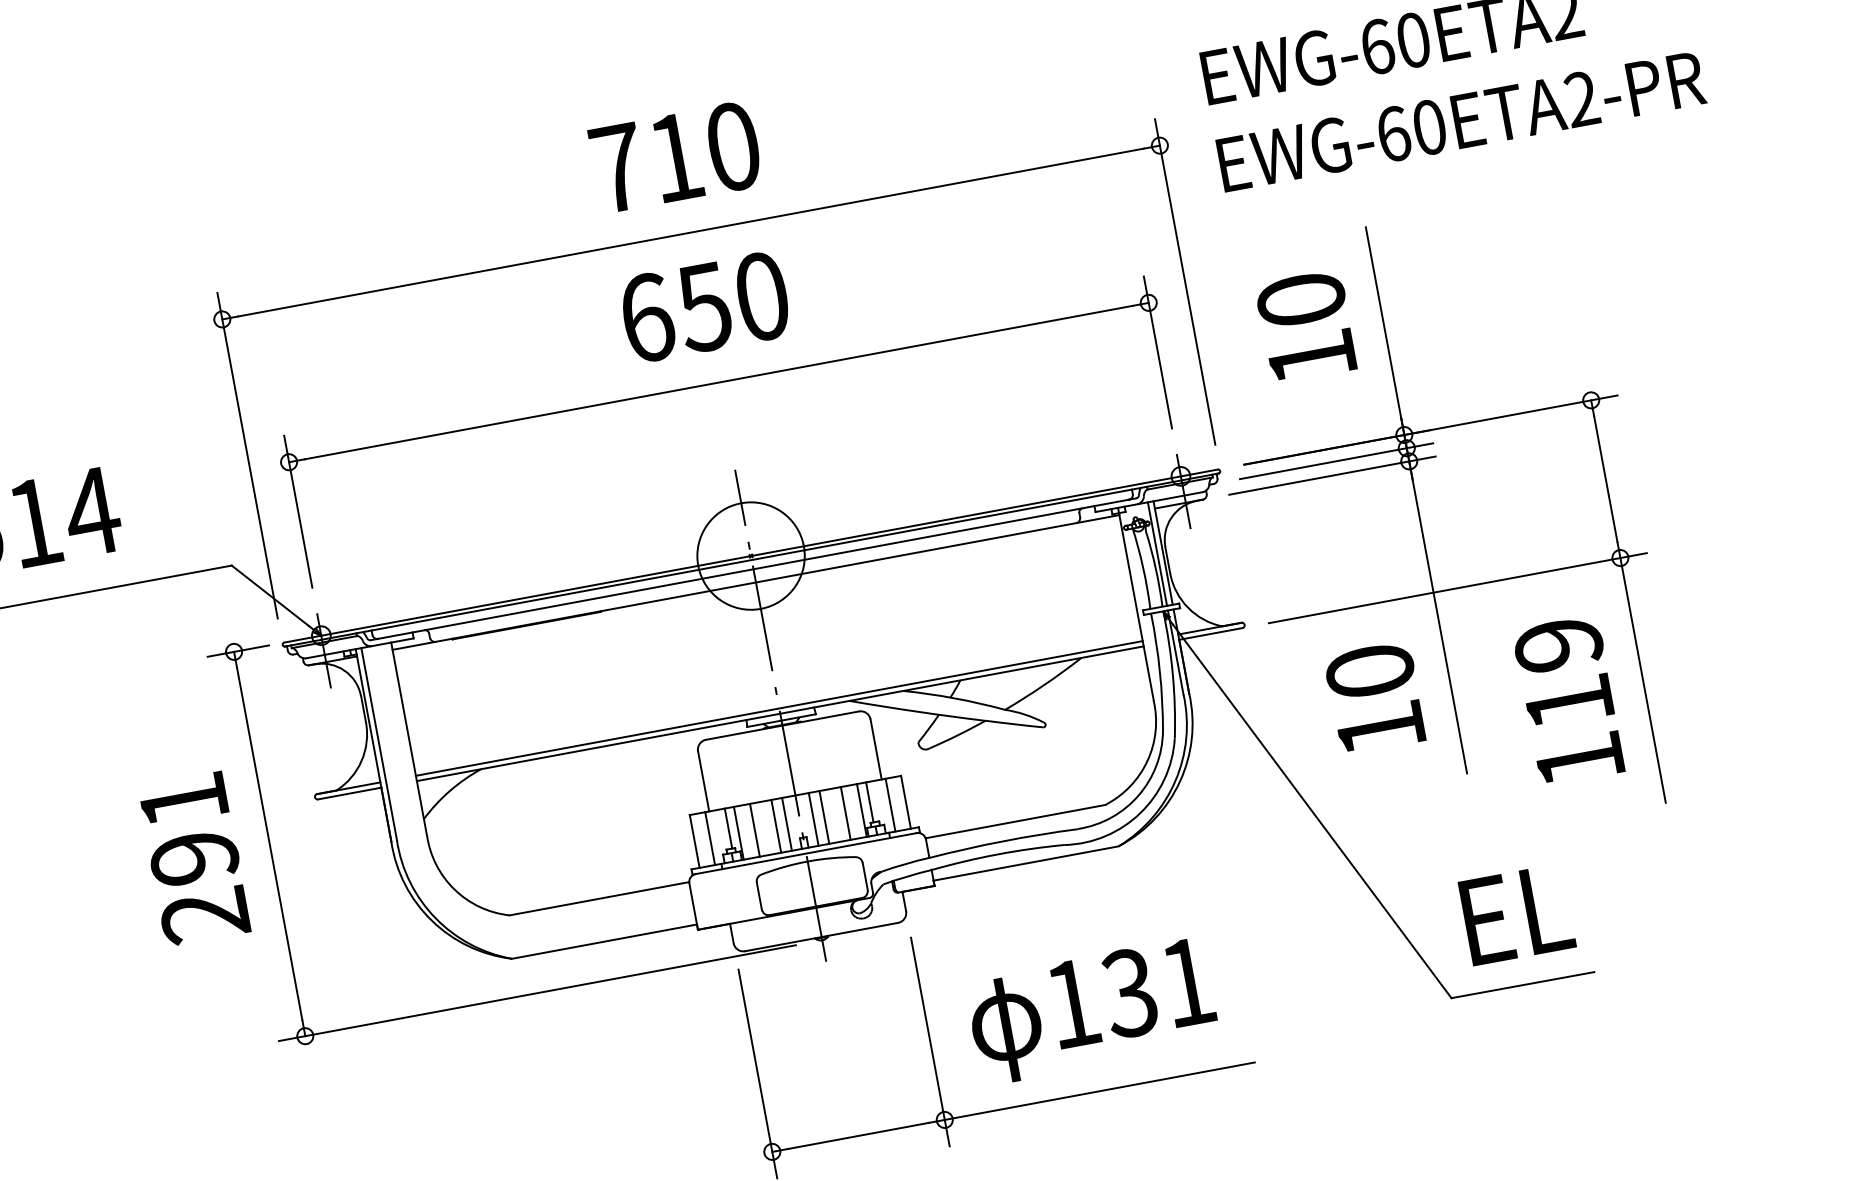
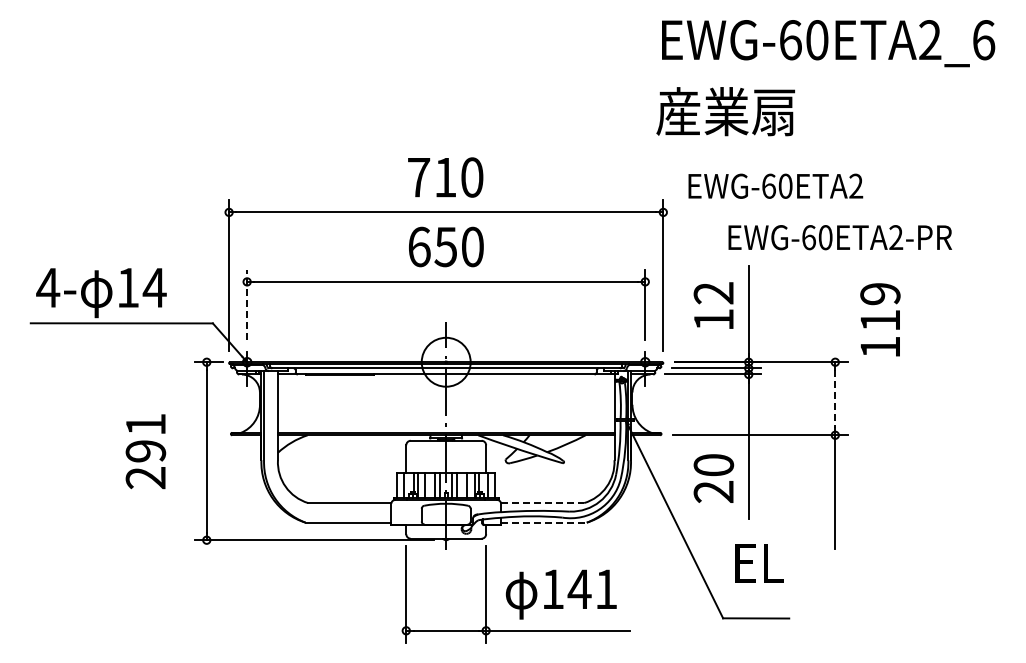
text: (1459, 121) -> (839, 237), moved
text: (1300, 300) -> (713, 293), 10 -> 12
line: (1606, 480) -> (835, 399), solid -> dashed
line: (298, 510) -> (247, 304), solid -> dashed
text: (1568, 699) -> (880, 319), moved
text: (1379, 728) -> (713, 491), 10 -> 20
line: (1015, 822) -> (542, 503), solid -> dashed
text: (193, 858) -> (145, 451), moved
line: (1025, 863) -> (543, 522), solid -> dashed
text: (1517, 914) -> (759, 563), moved
text: (1129, 993) -> (579, 589), 131 -> 141

